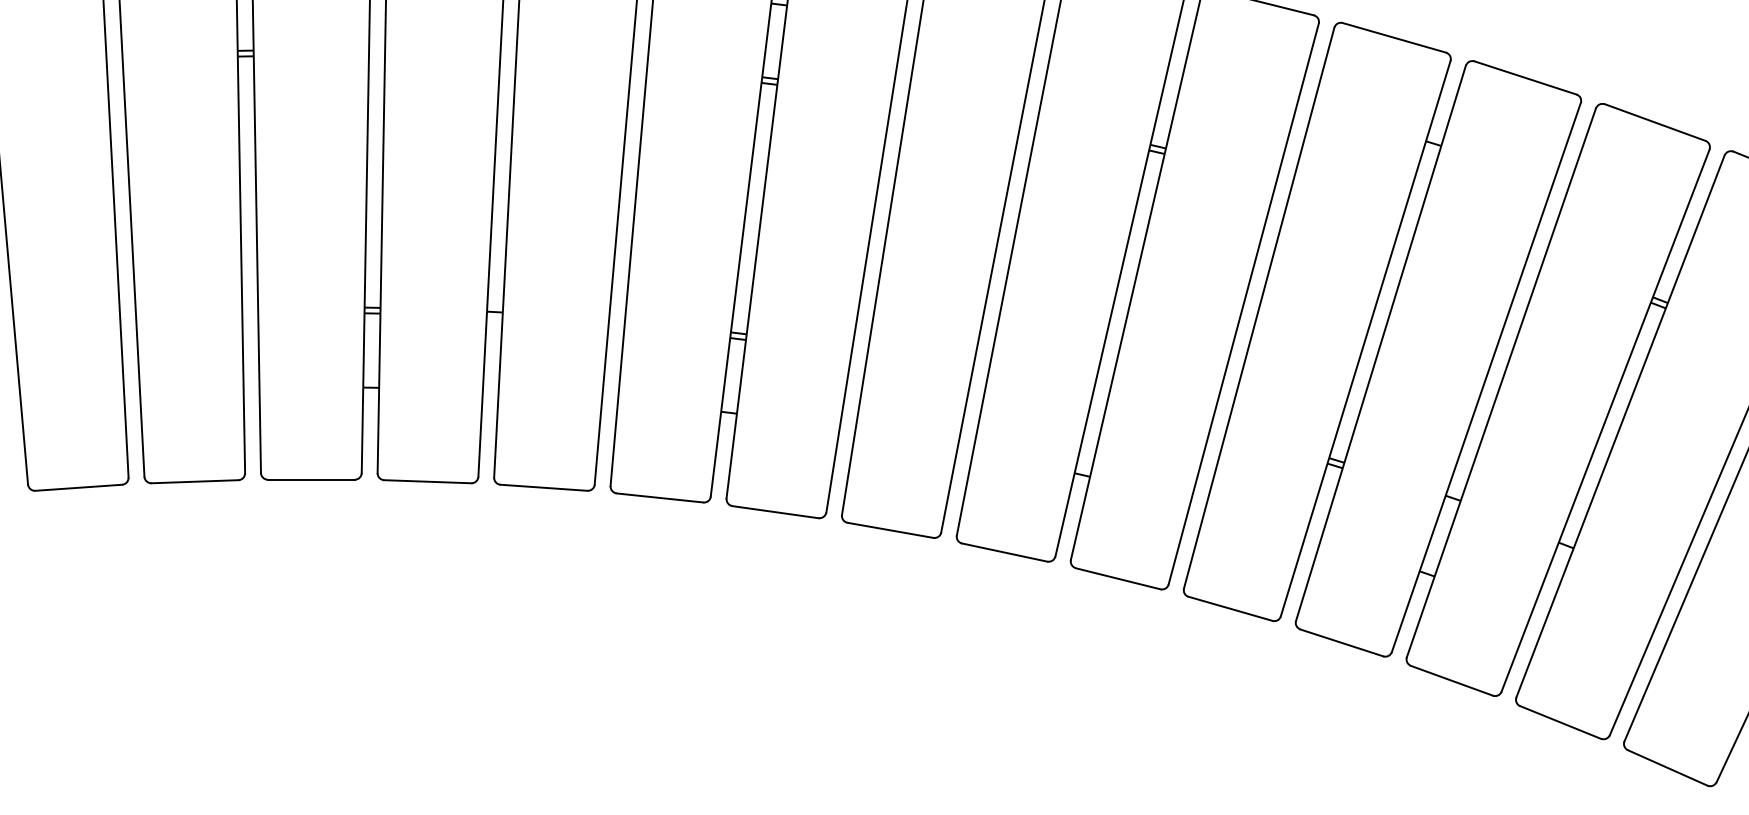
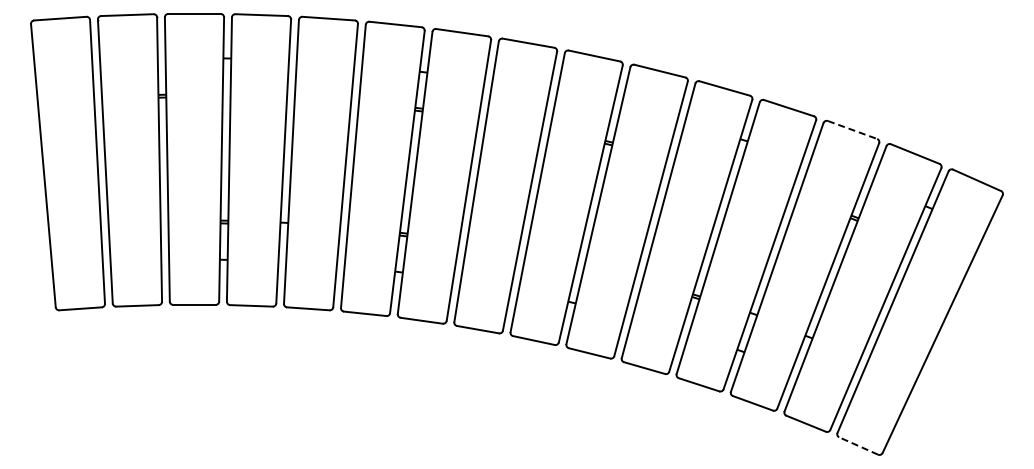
line: (1655, 123) -> (852, 130), solid -> dashed
line: (1667, 766) -> (858, 445), solid -> dashed

